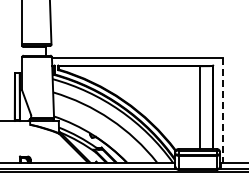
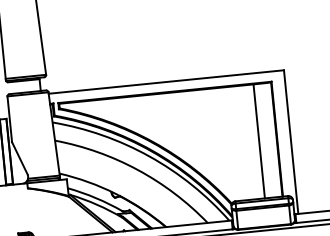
line: (222, 110) -> (290, 142), dashed -> solid

